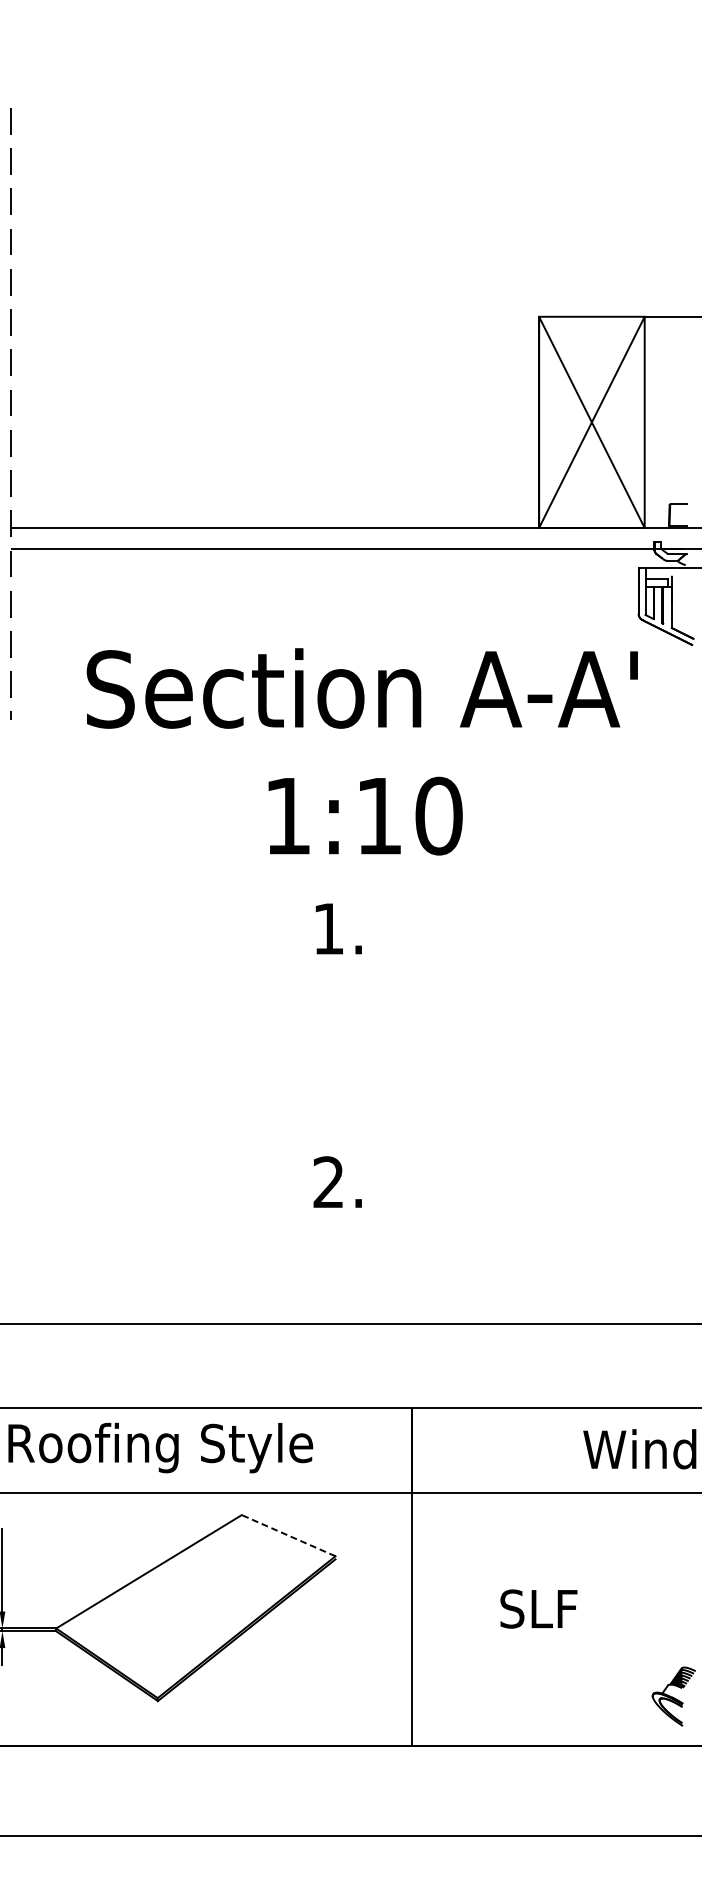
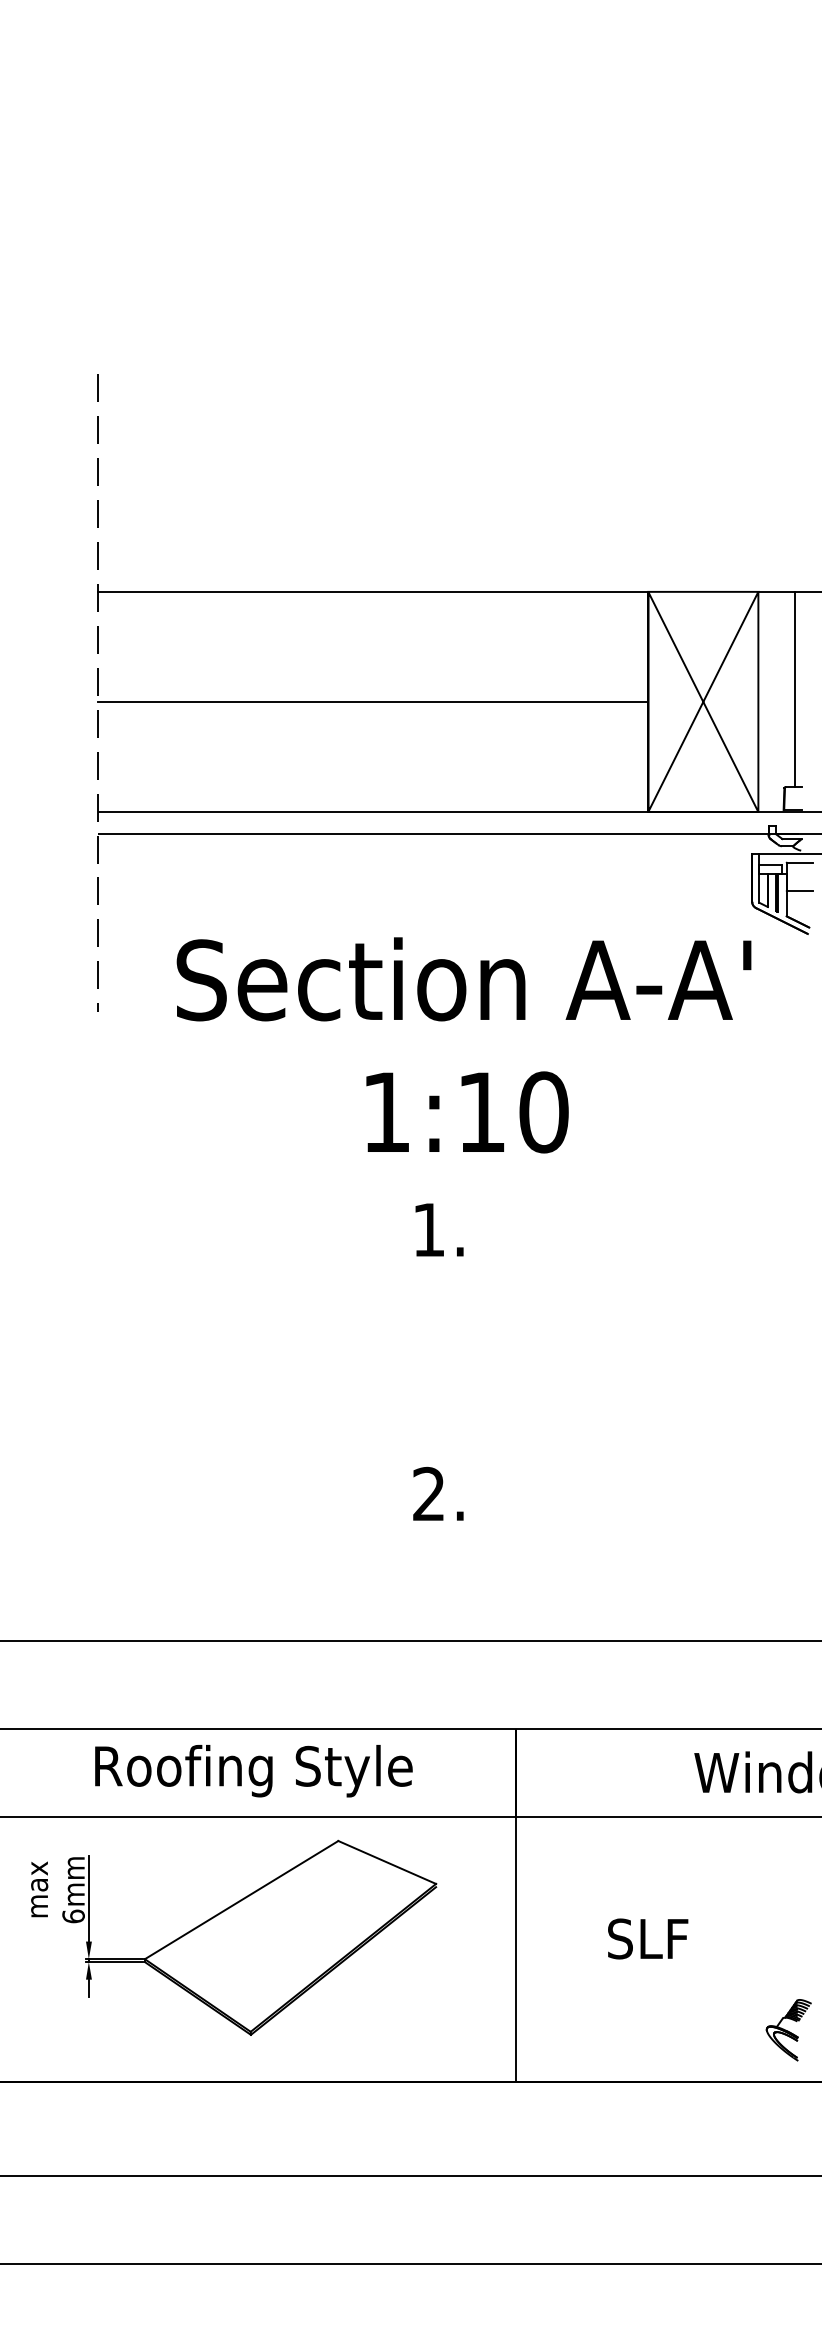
line: (275, 316) -> (373, 591), added
line: (680, 409) -> (795, 688), added
line: (275, 421) -> (373, 701), added
line: (684, 576) -> (799, 862), added
line: (684, 604) -> (799, 891), added
line: (287, 1535) -> (386, 1862), dashed -> solid

